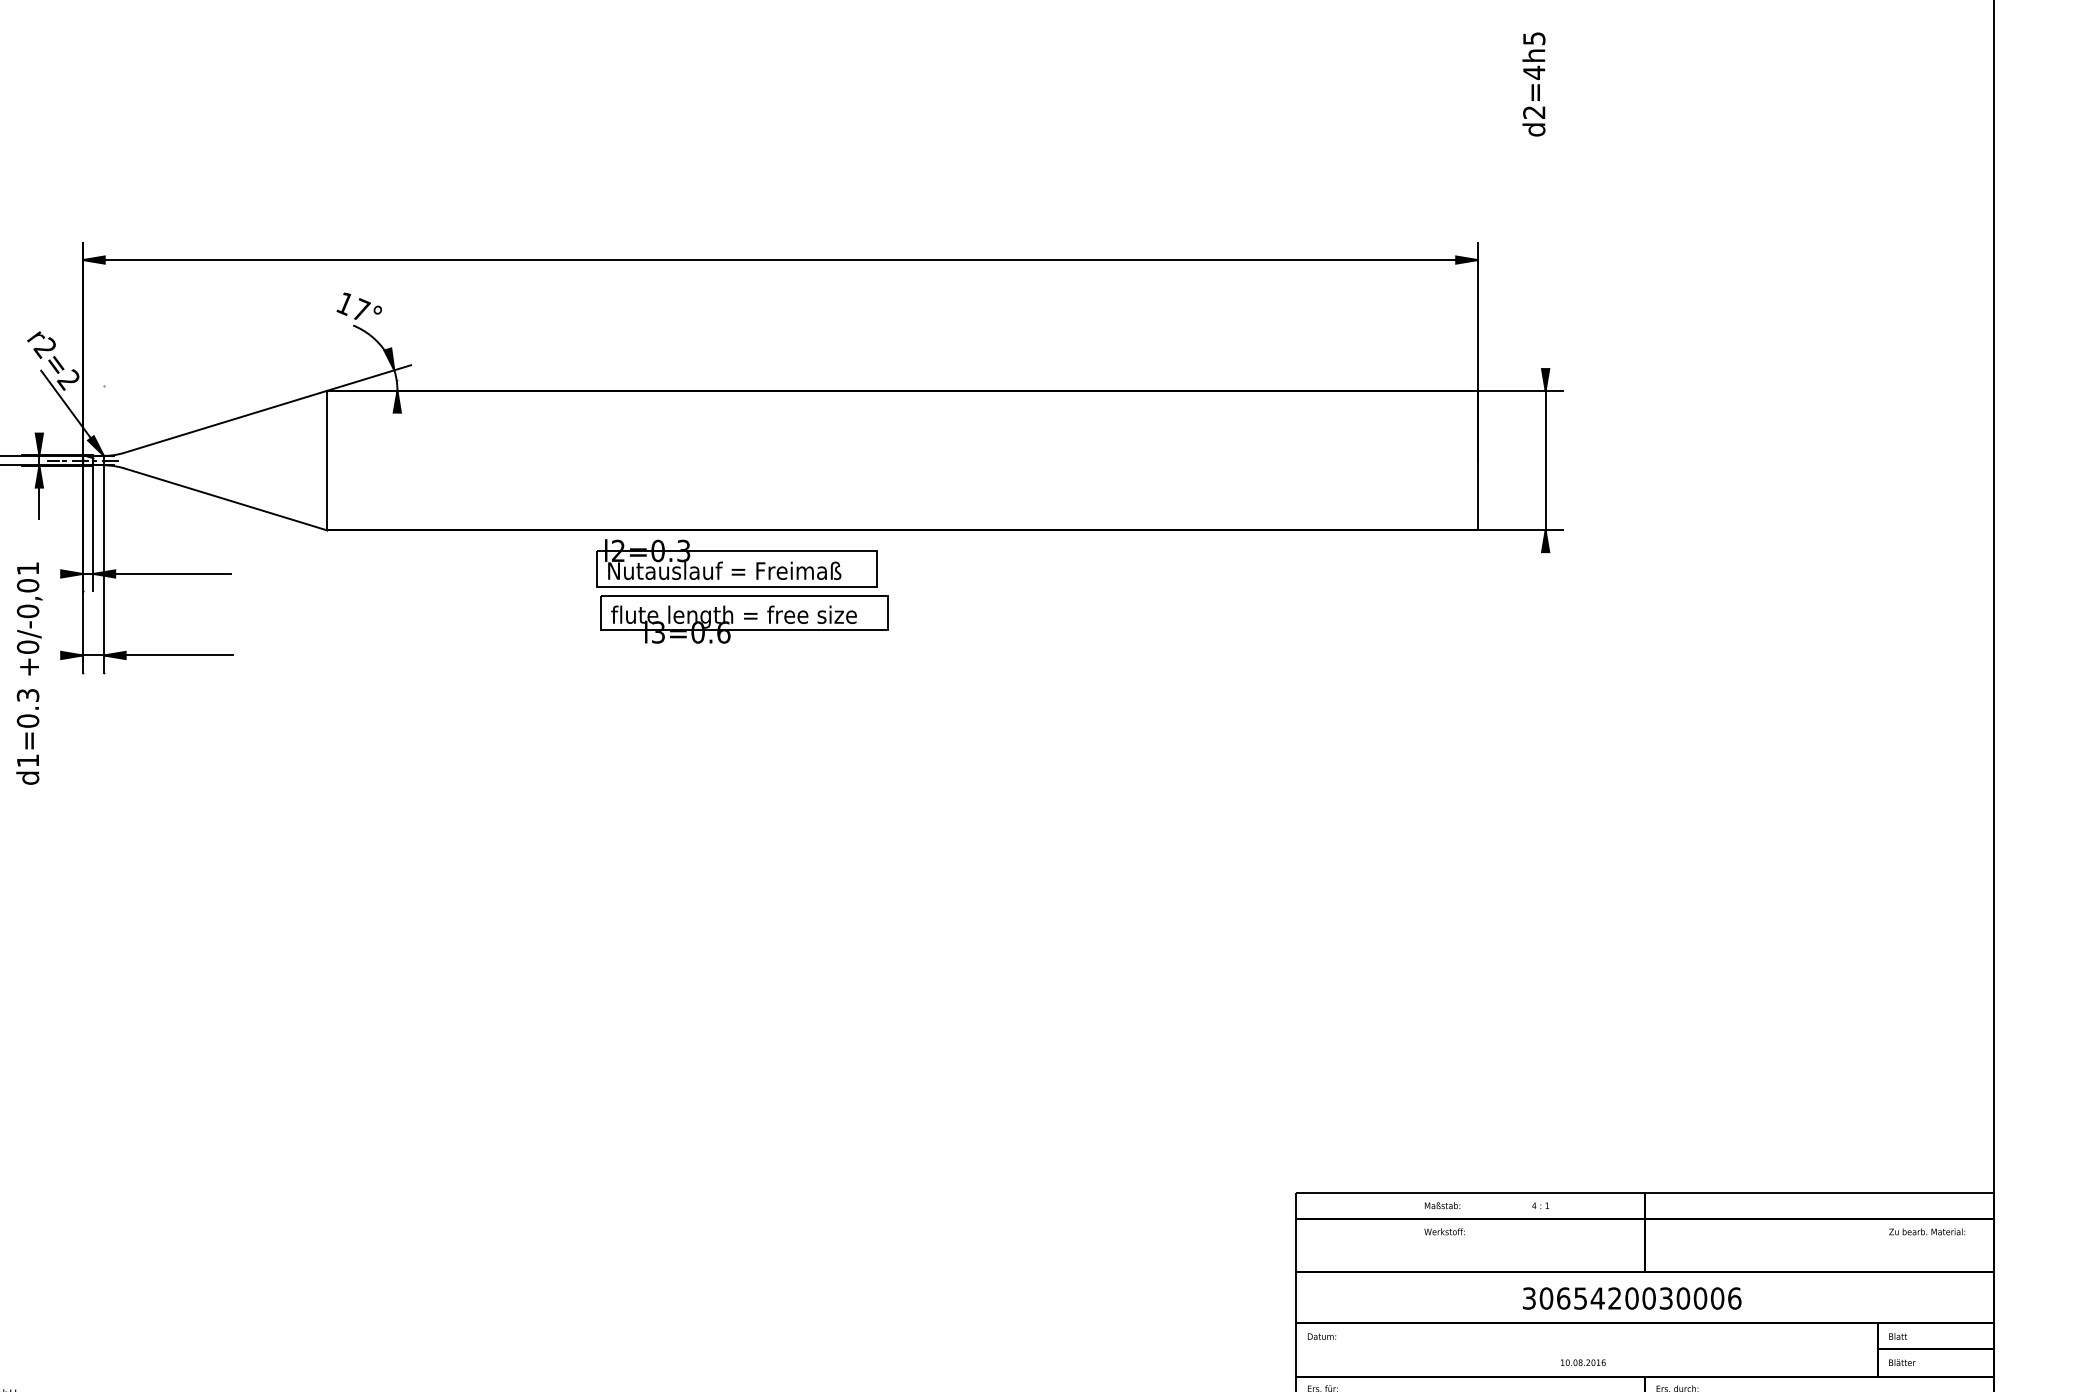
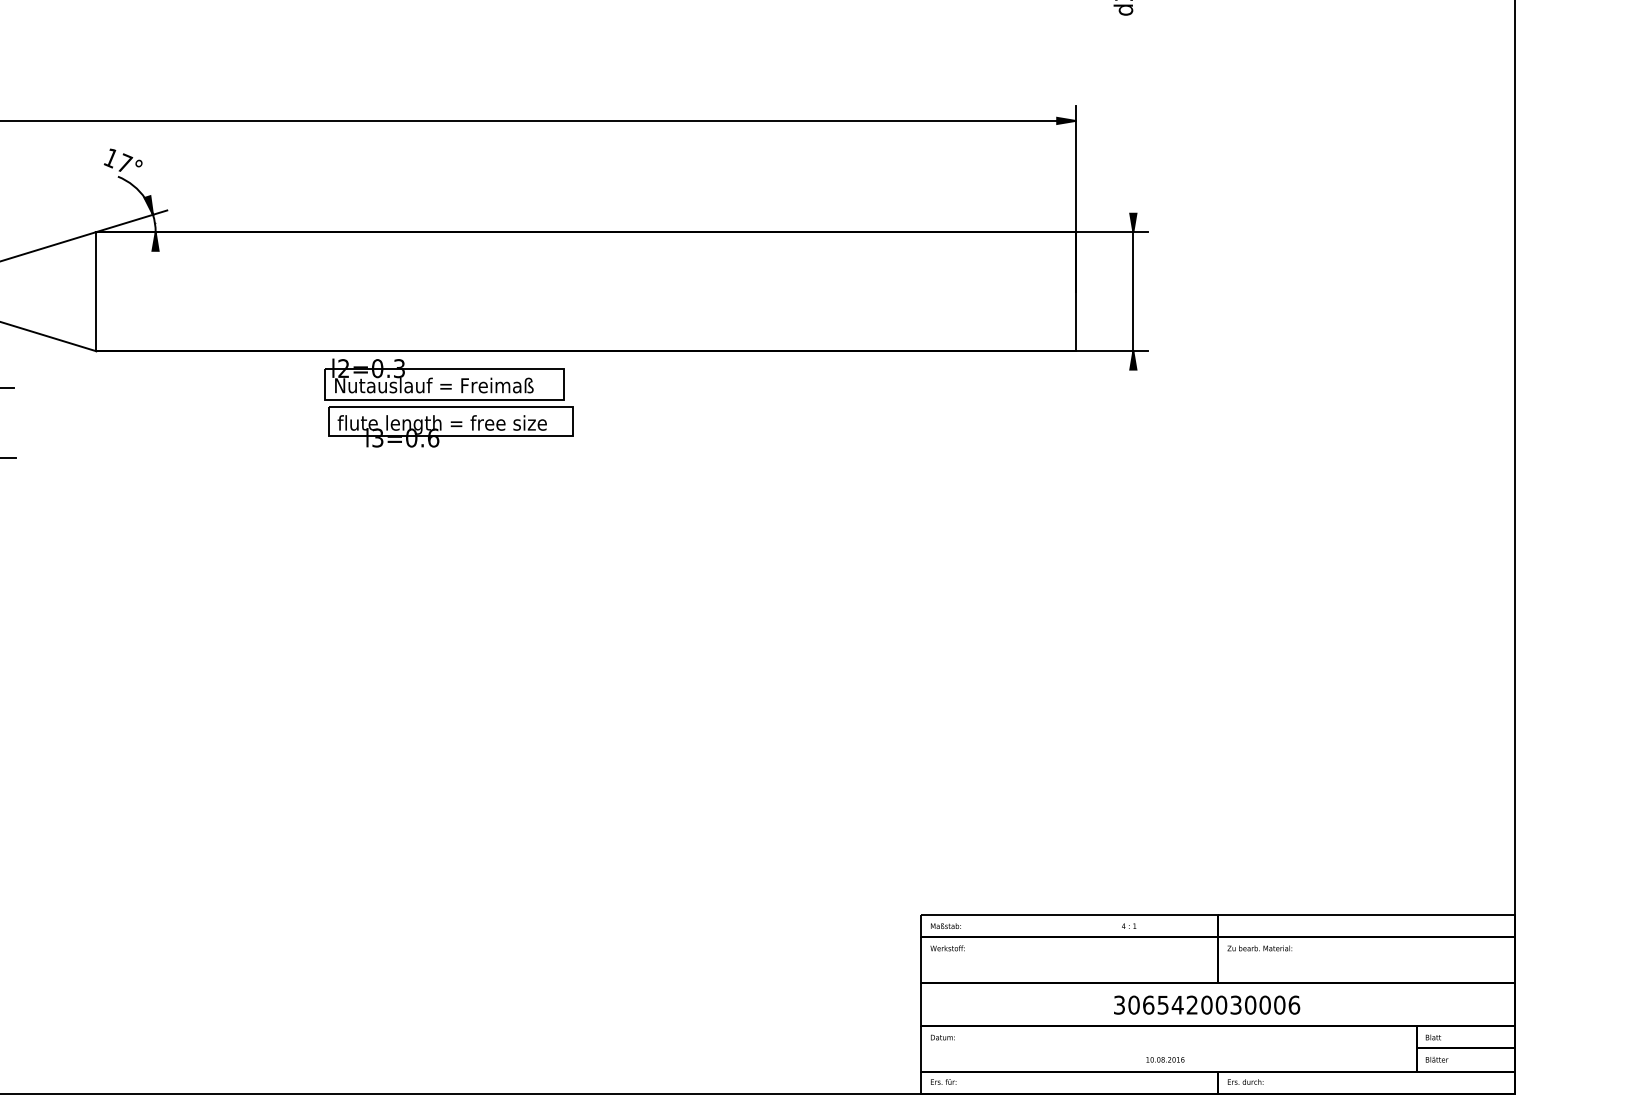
text: (1442, 1205) -> (945, 925), moved
text: (1444, 1231) -> (947, 948), moved
text: (1927, 1231) -> (1260, 948), moved

